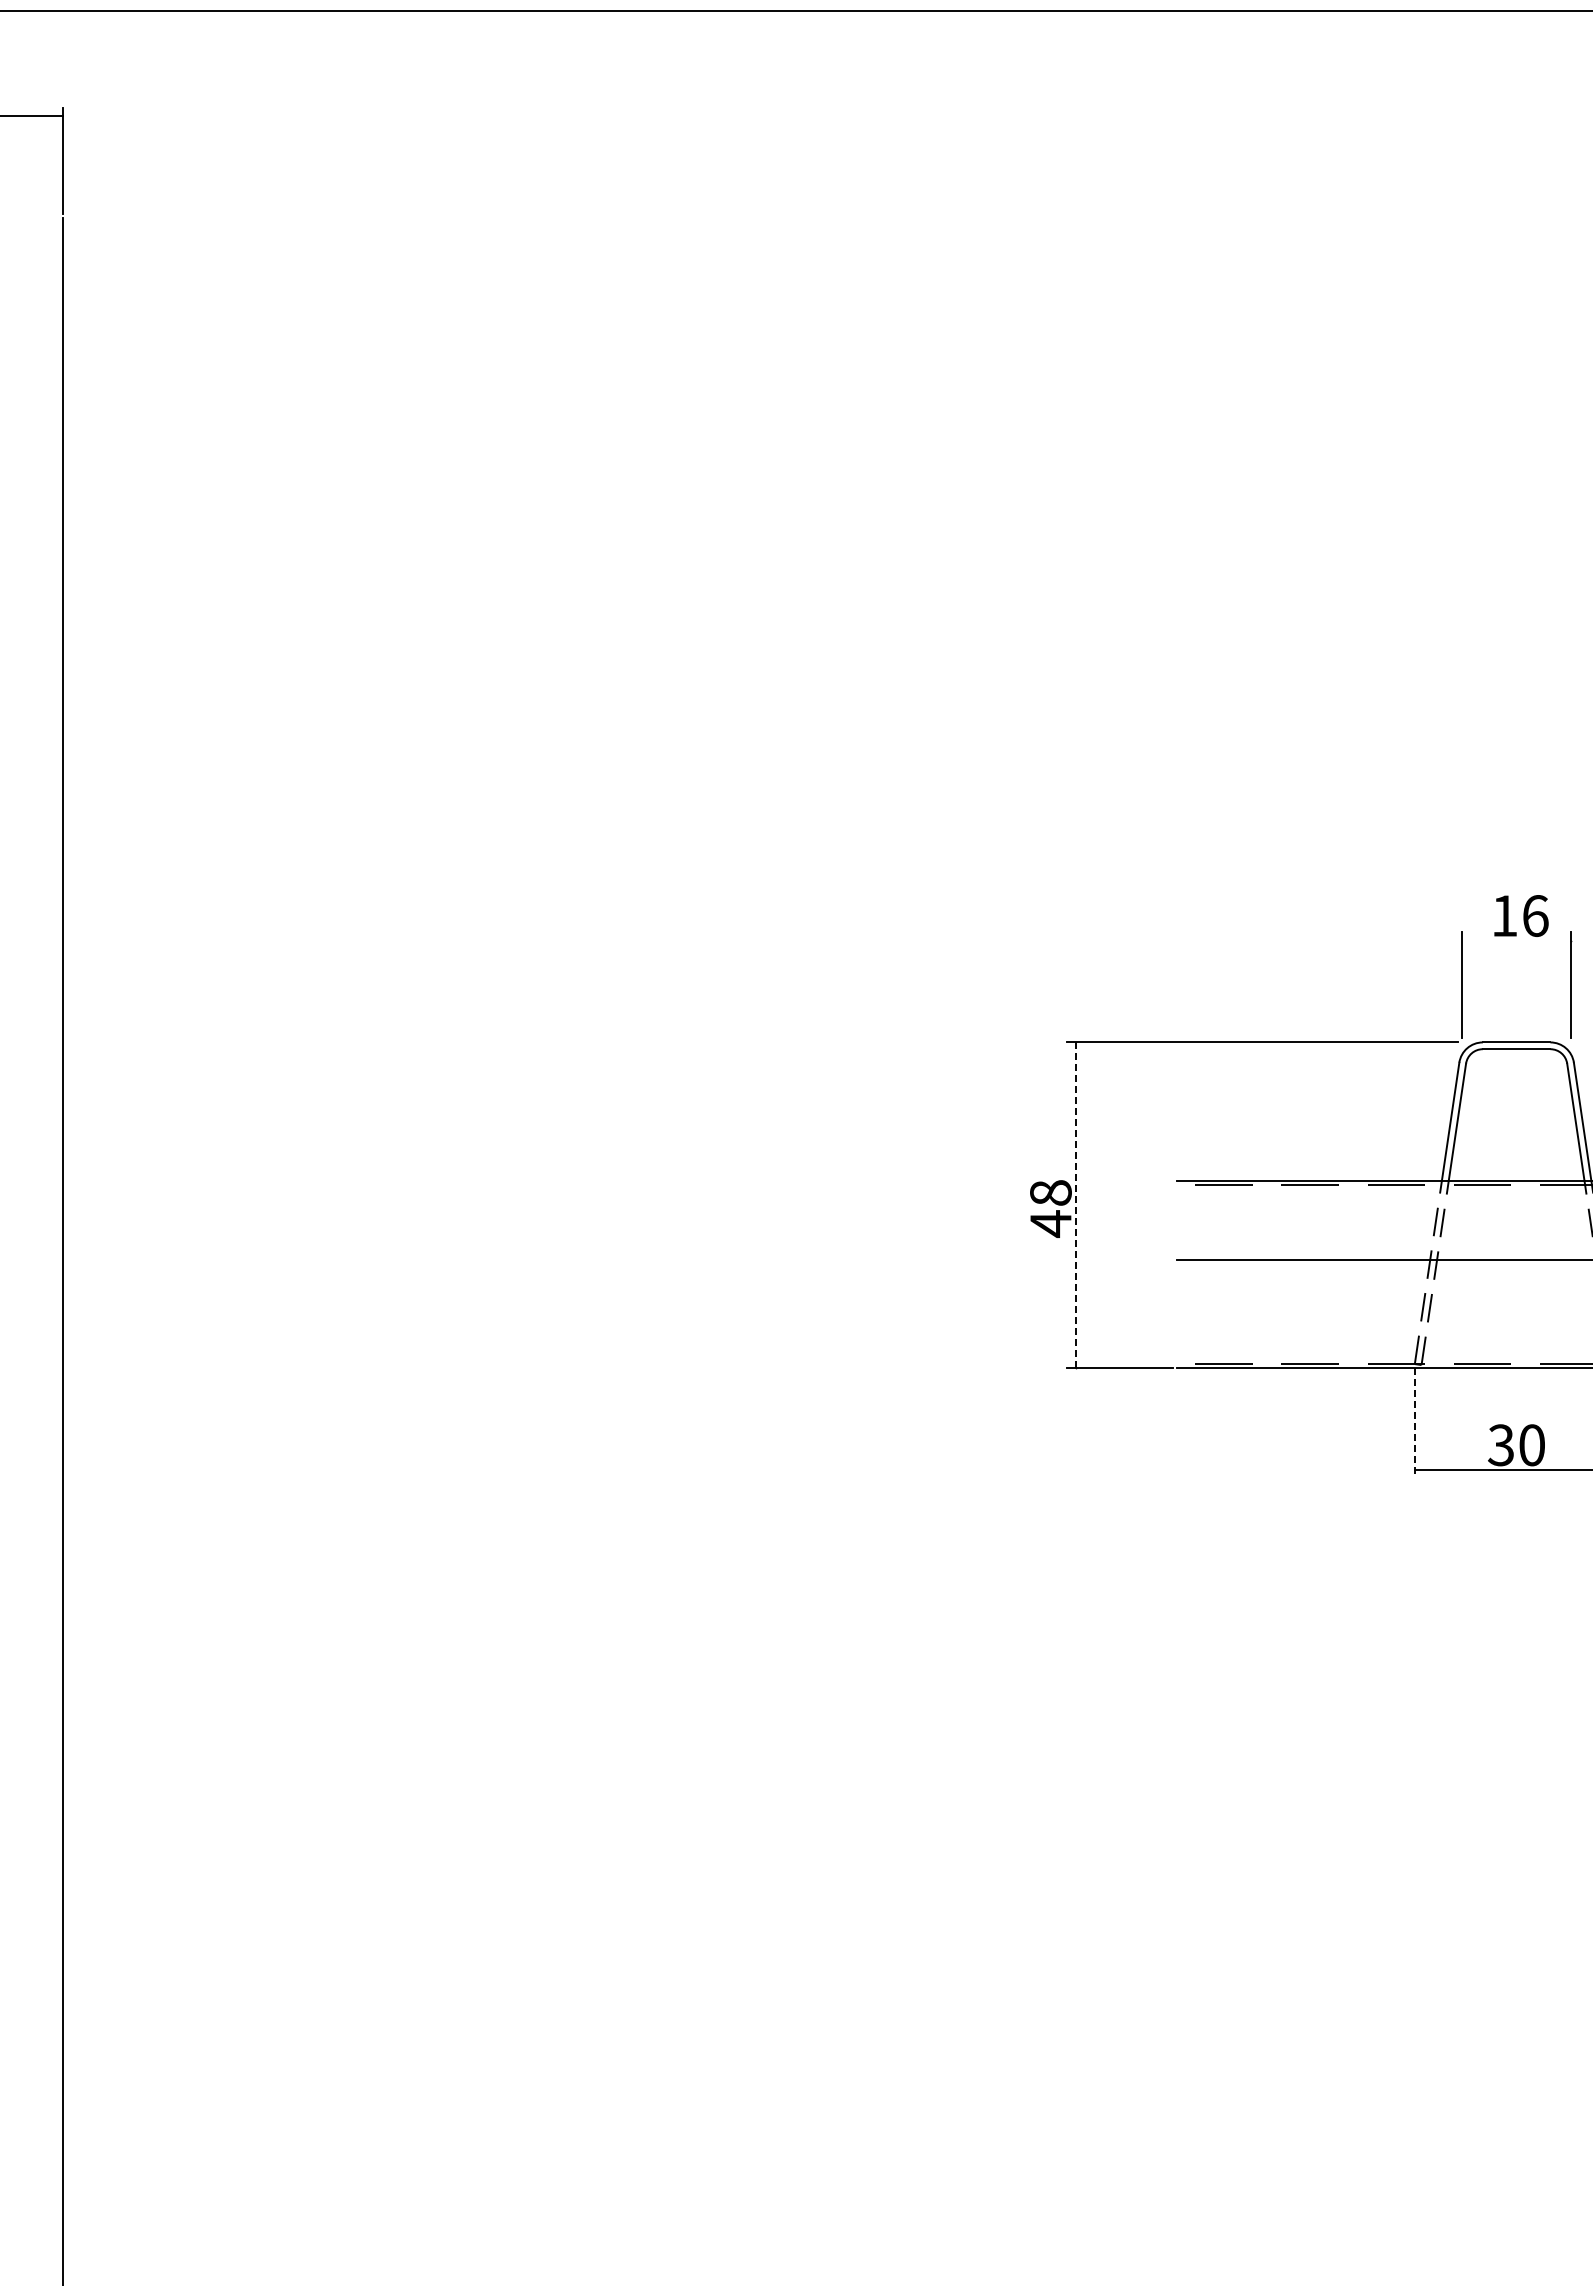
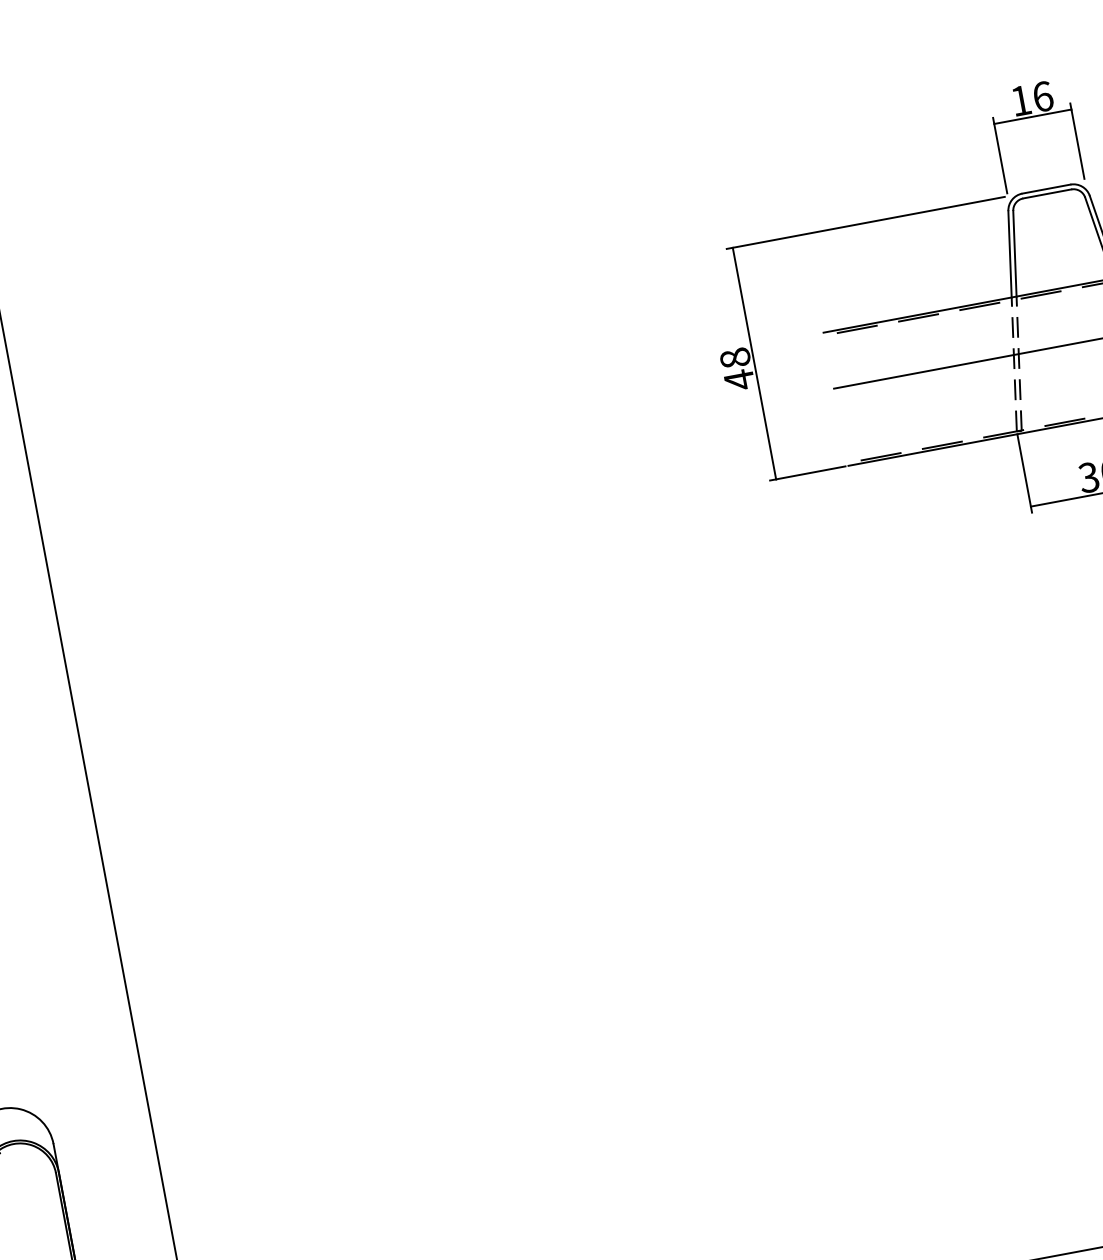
line: (1516, 940) -> (1032, 116), added
line: (1075, 1205) -> (754, 363), dashed -> solid
line: (1414, 1423) -> (1024, 473), dashed -> solid

